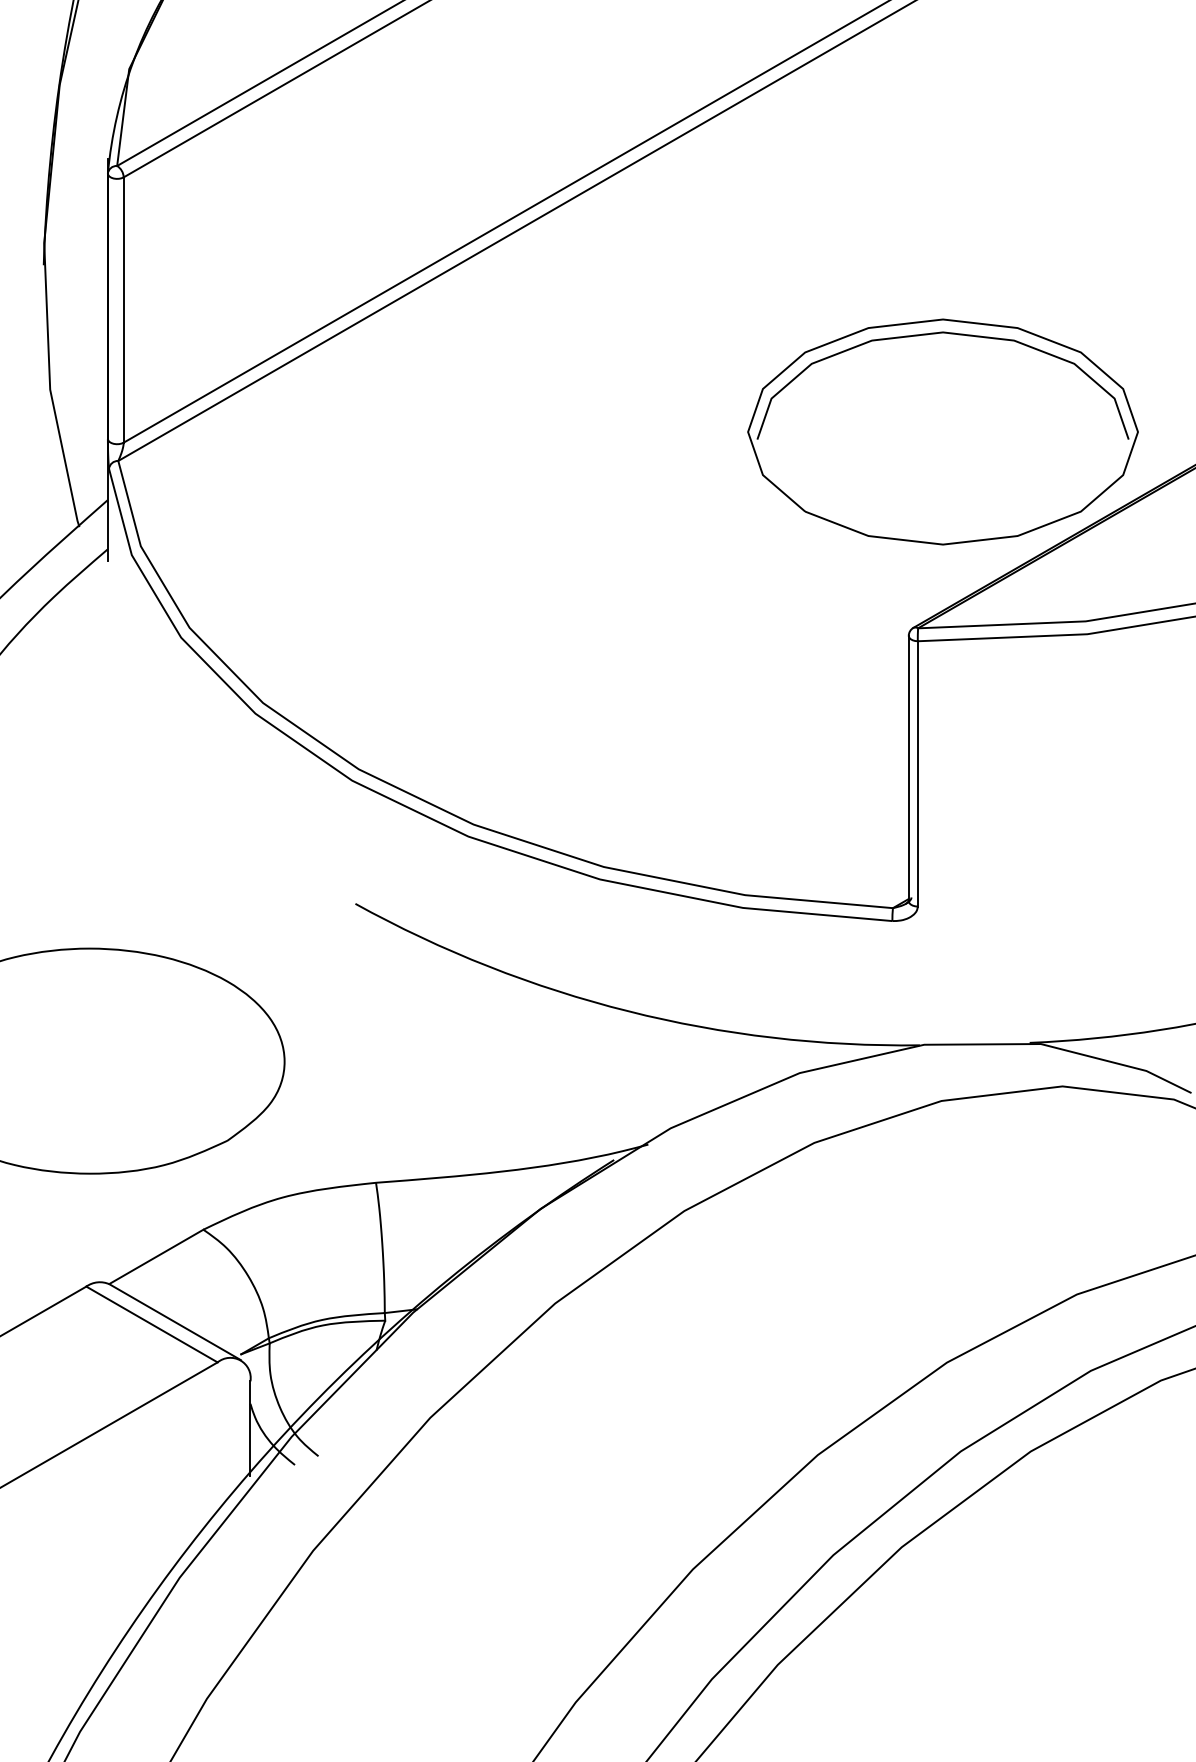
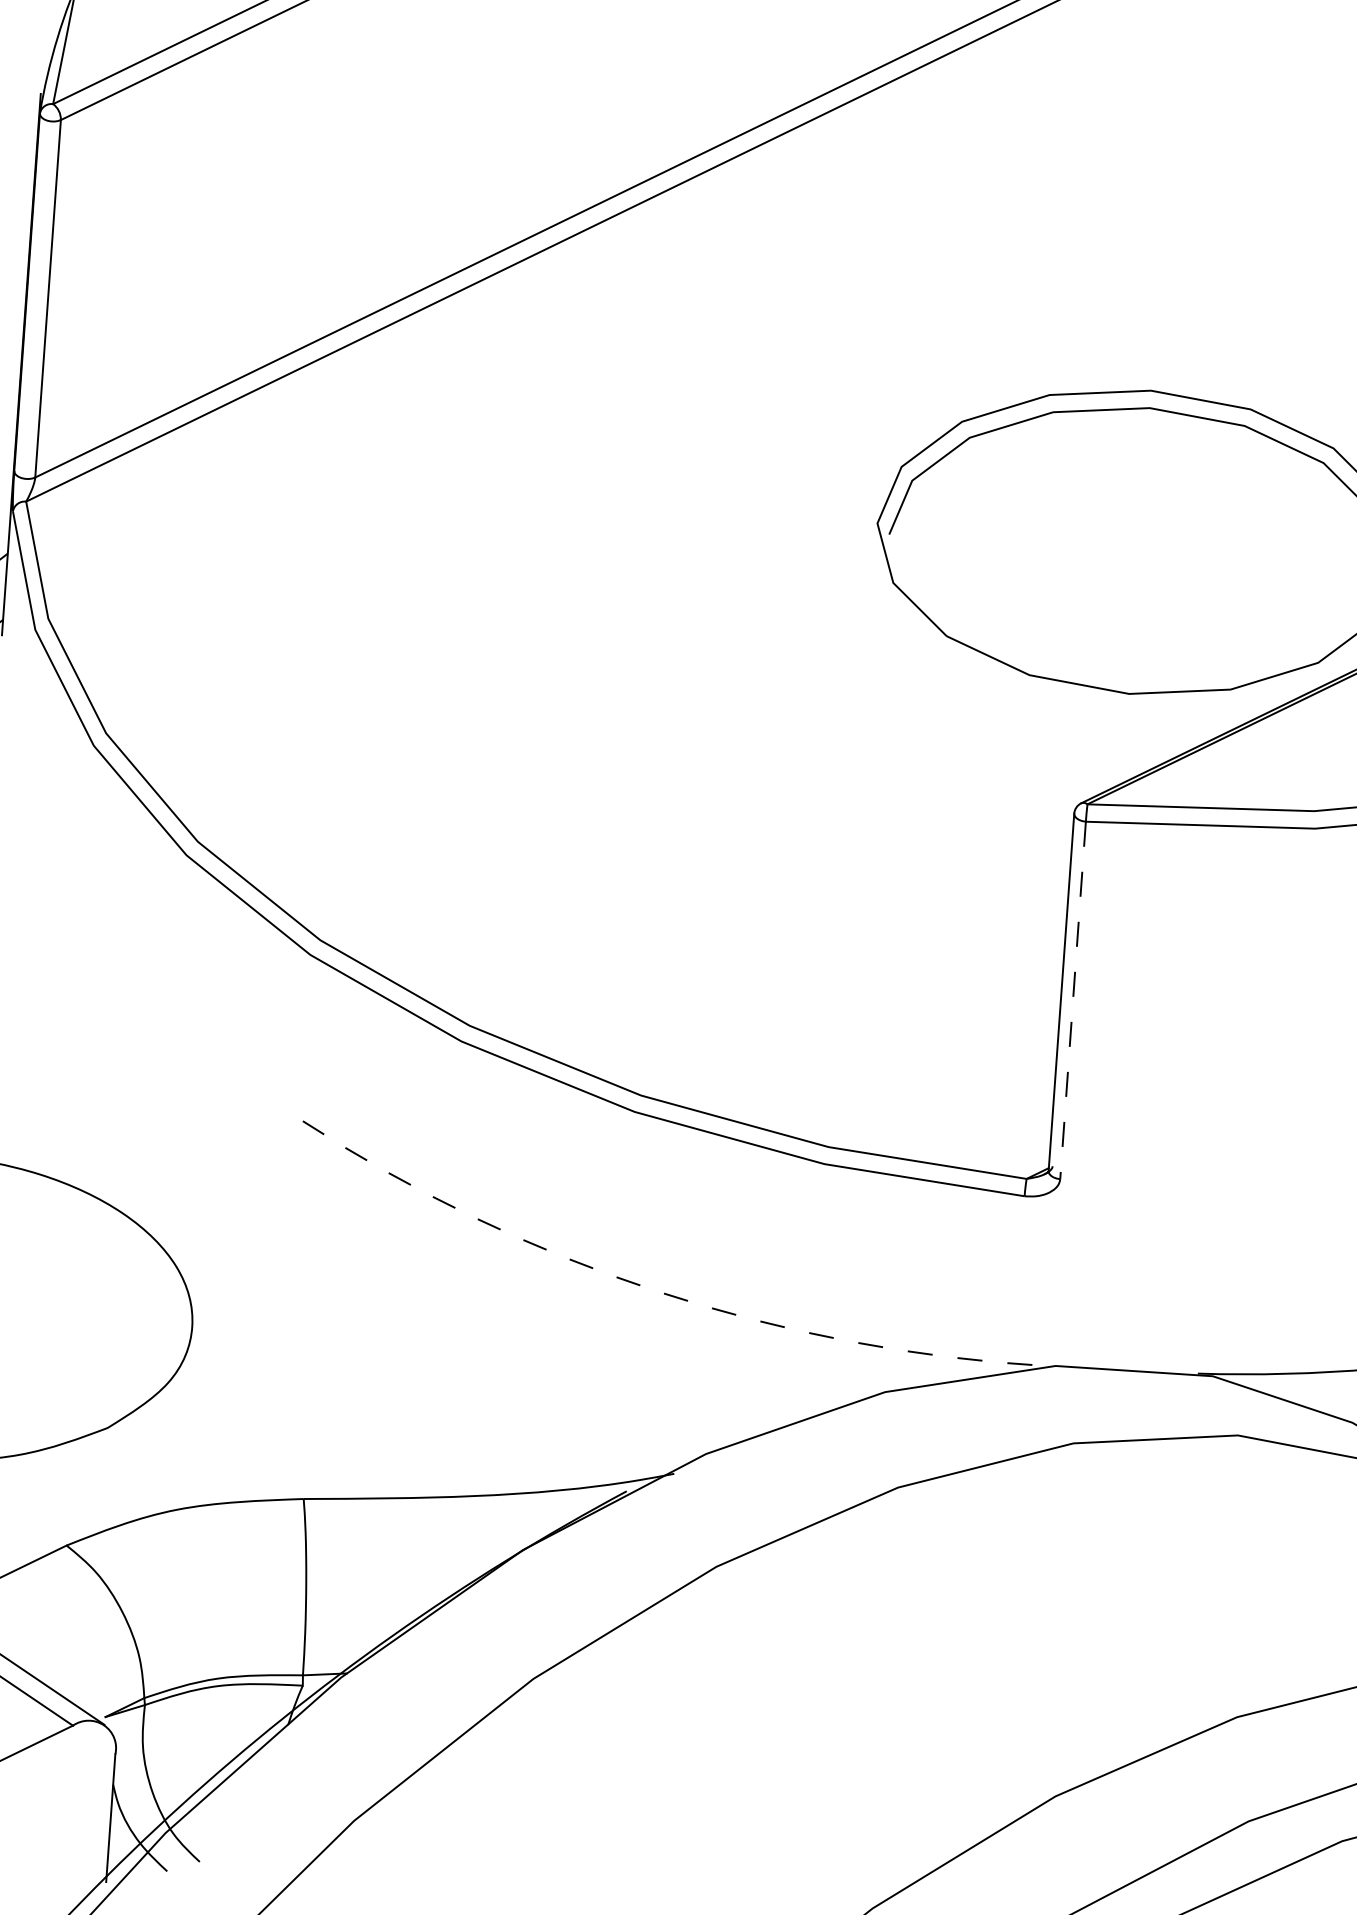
line: (917, 773) -> (1072, 999), solid -> dashed
arc: (628, 1011) -> (660, 1292), solid -> dashed

